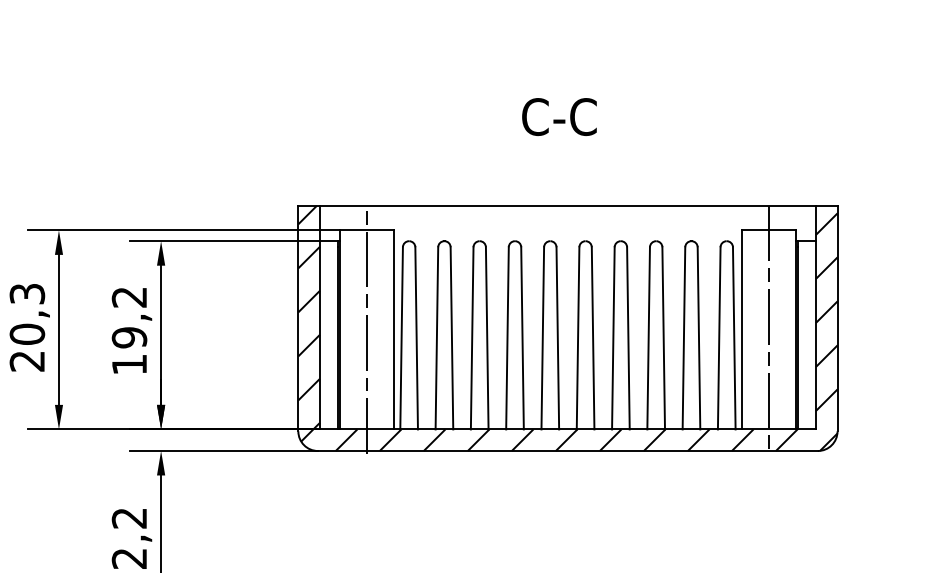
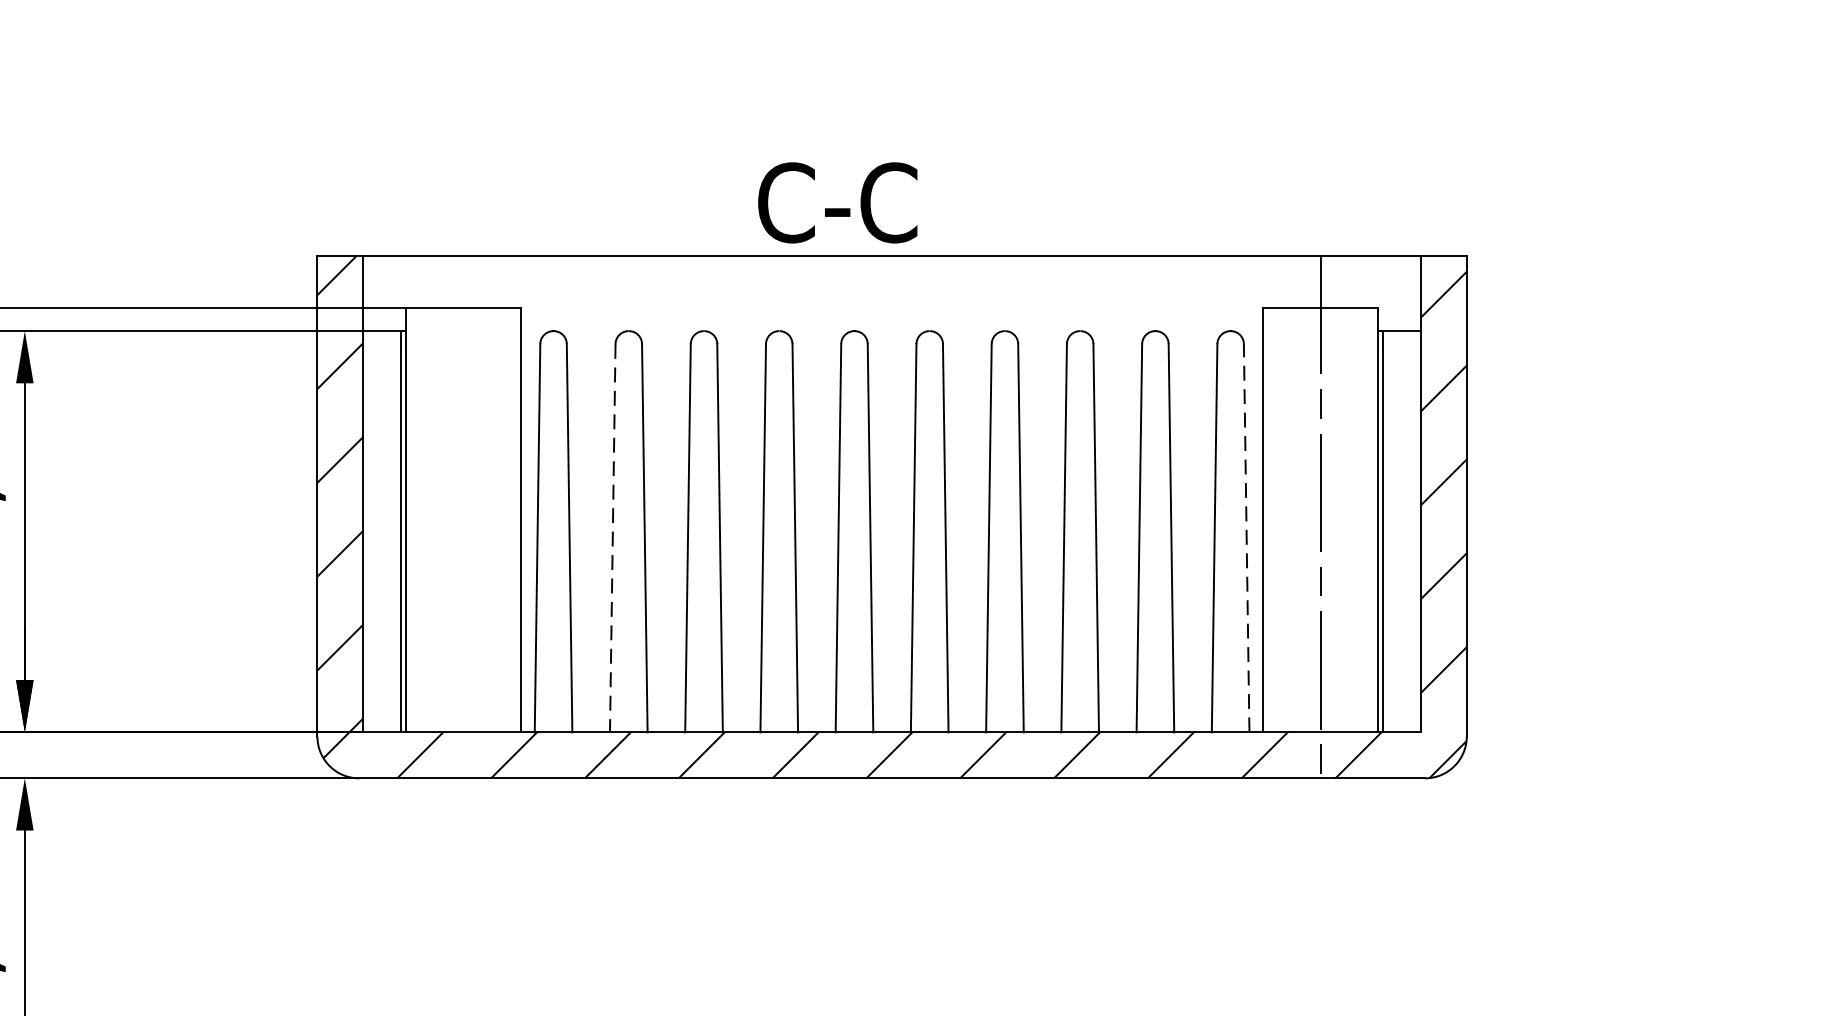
text: (559, 116) -> (837, 201), moved
line: (366, 329) -> (462, 519), removed
line: (734, 337) -> (1247, 536), solid -> dashed
line: (436, 338) -> (611, 538), solid -> dashed

